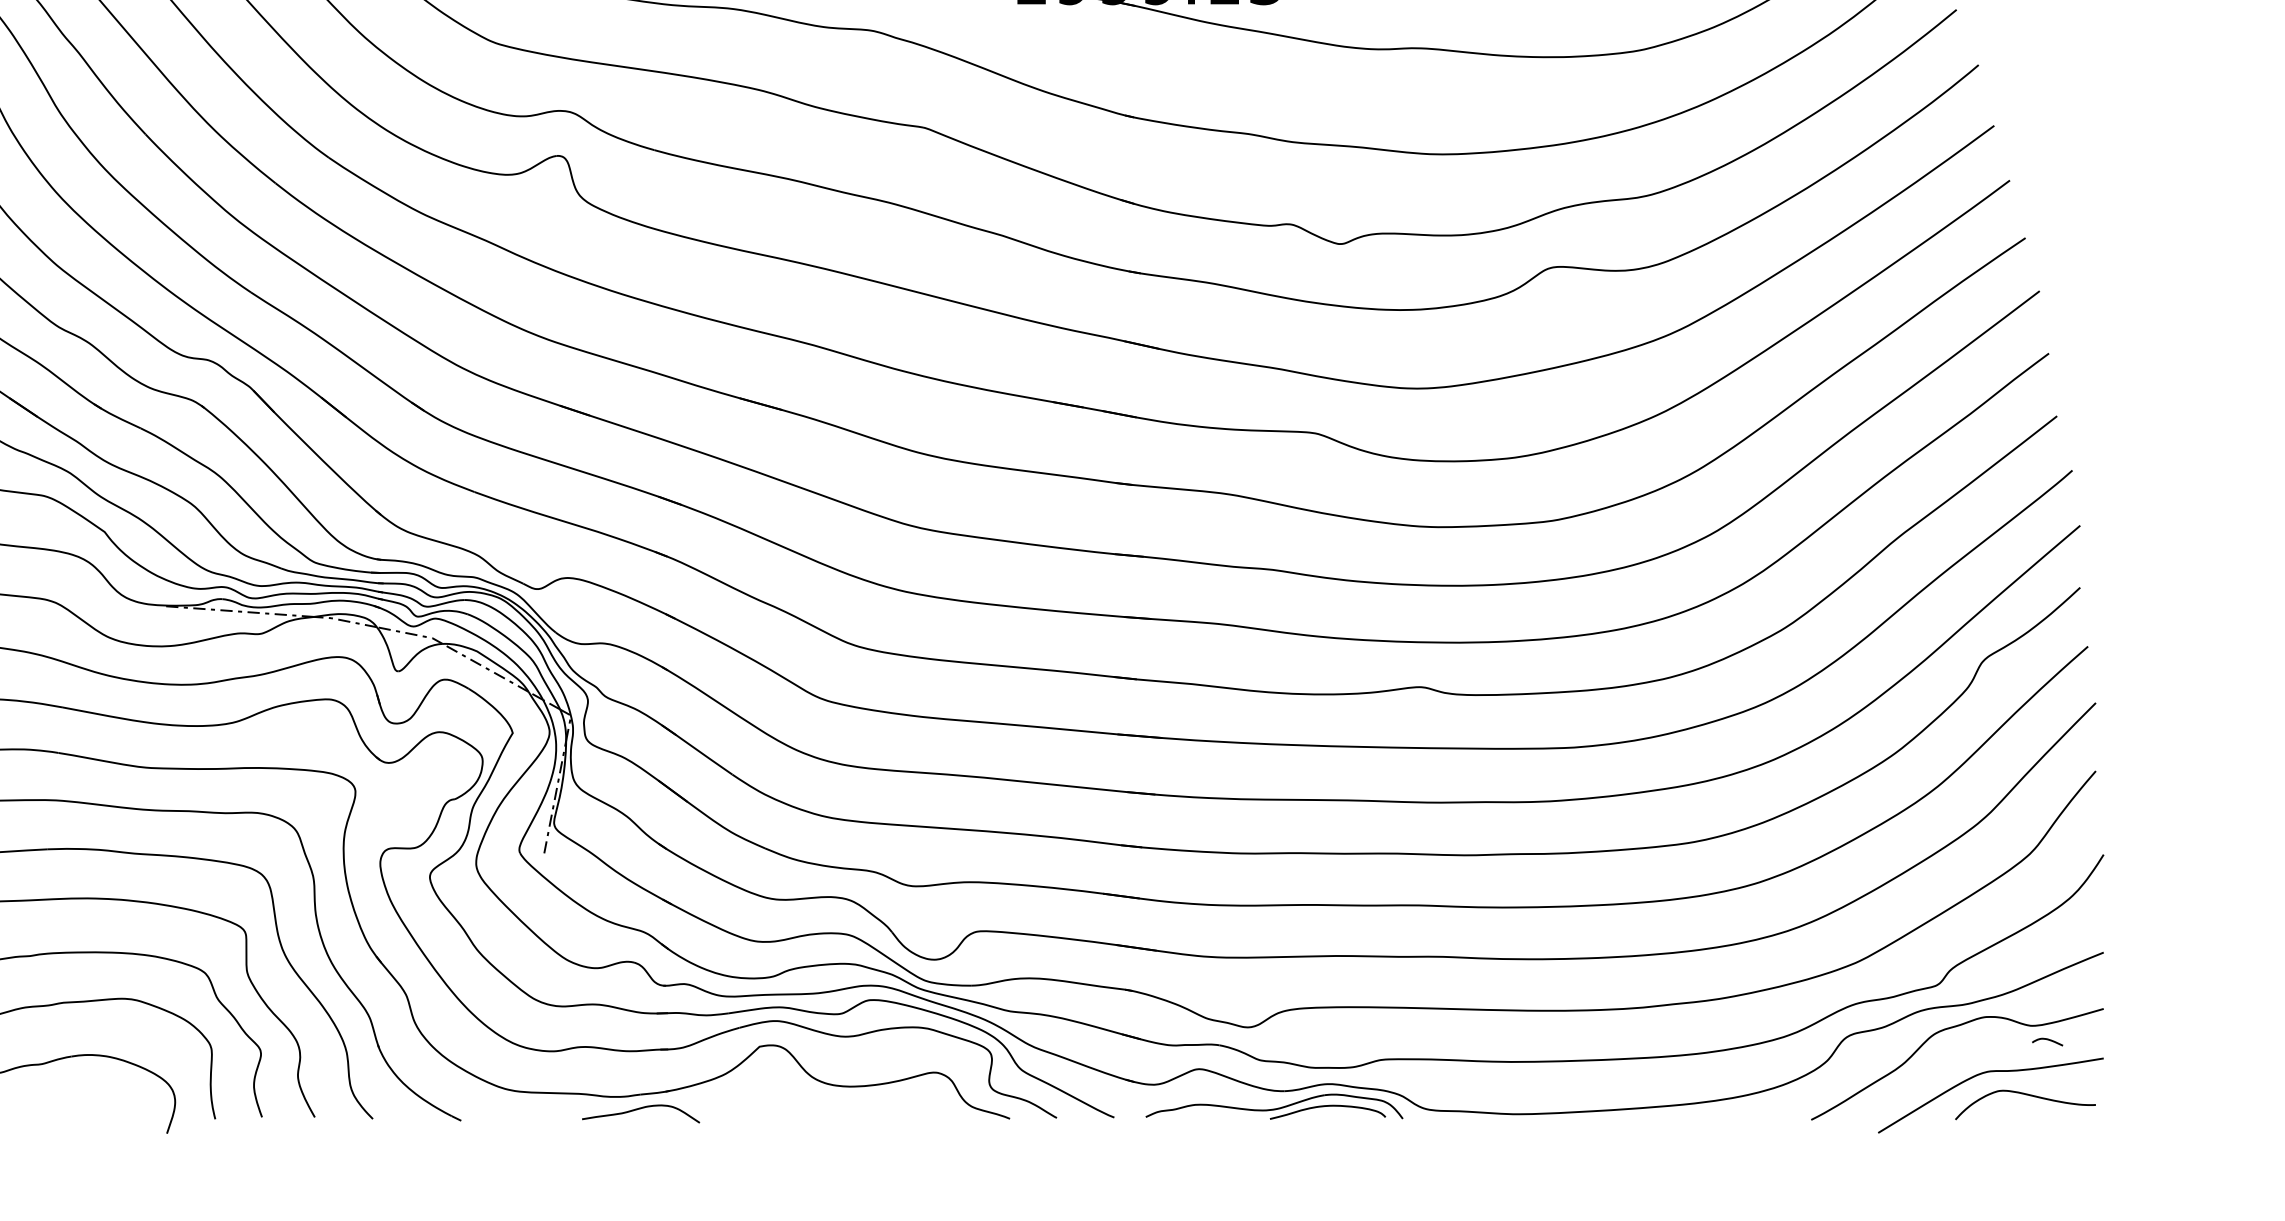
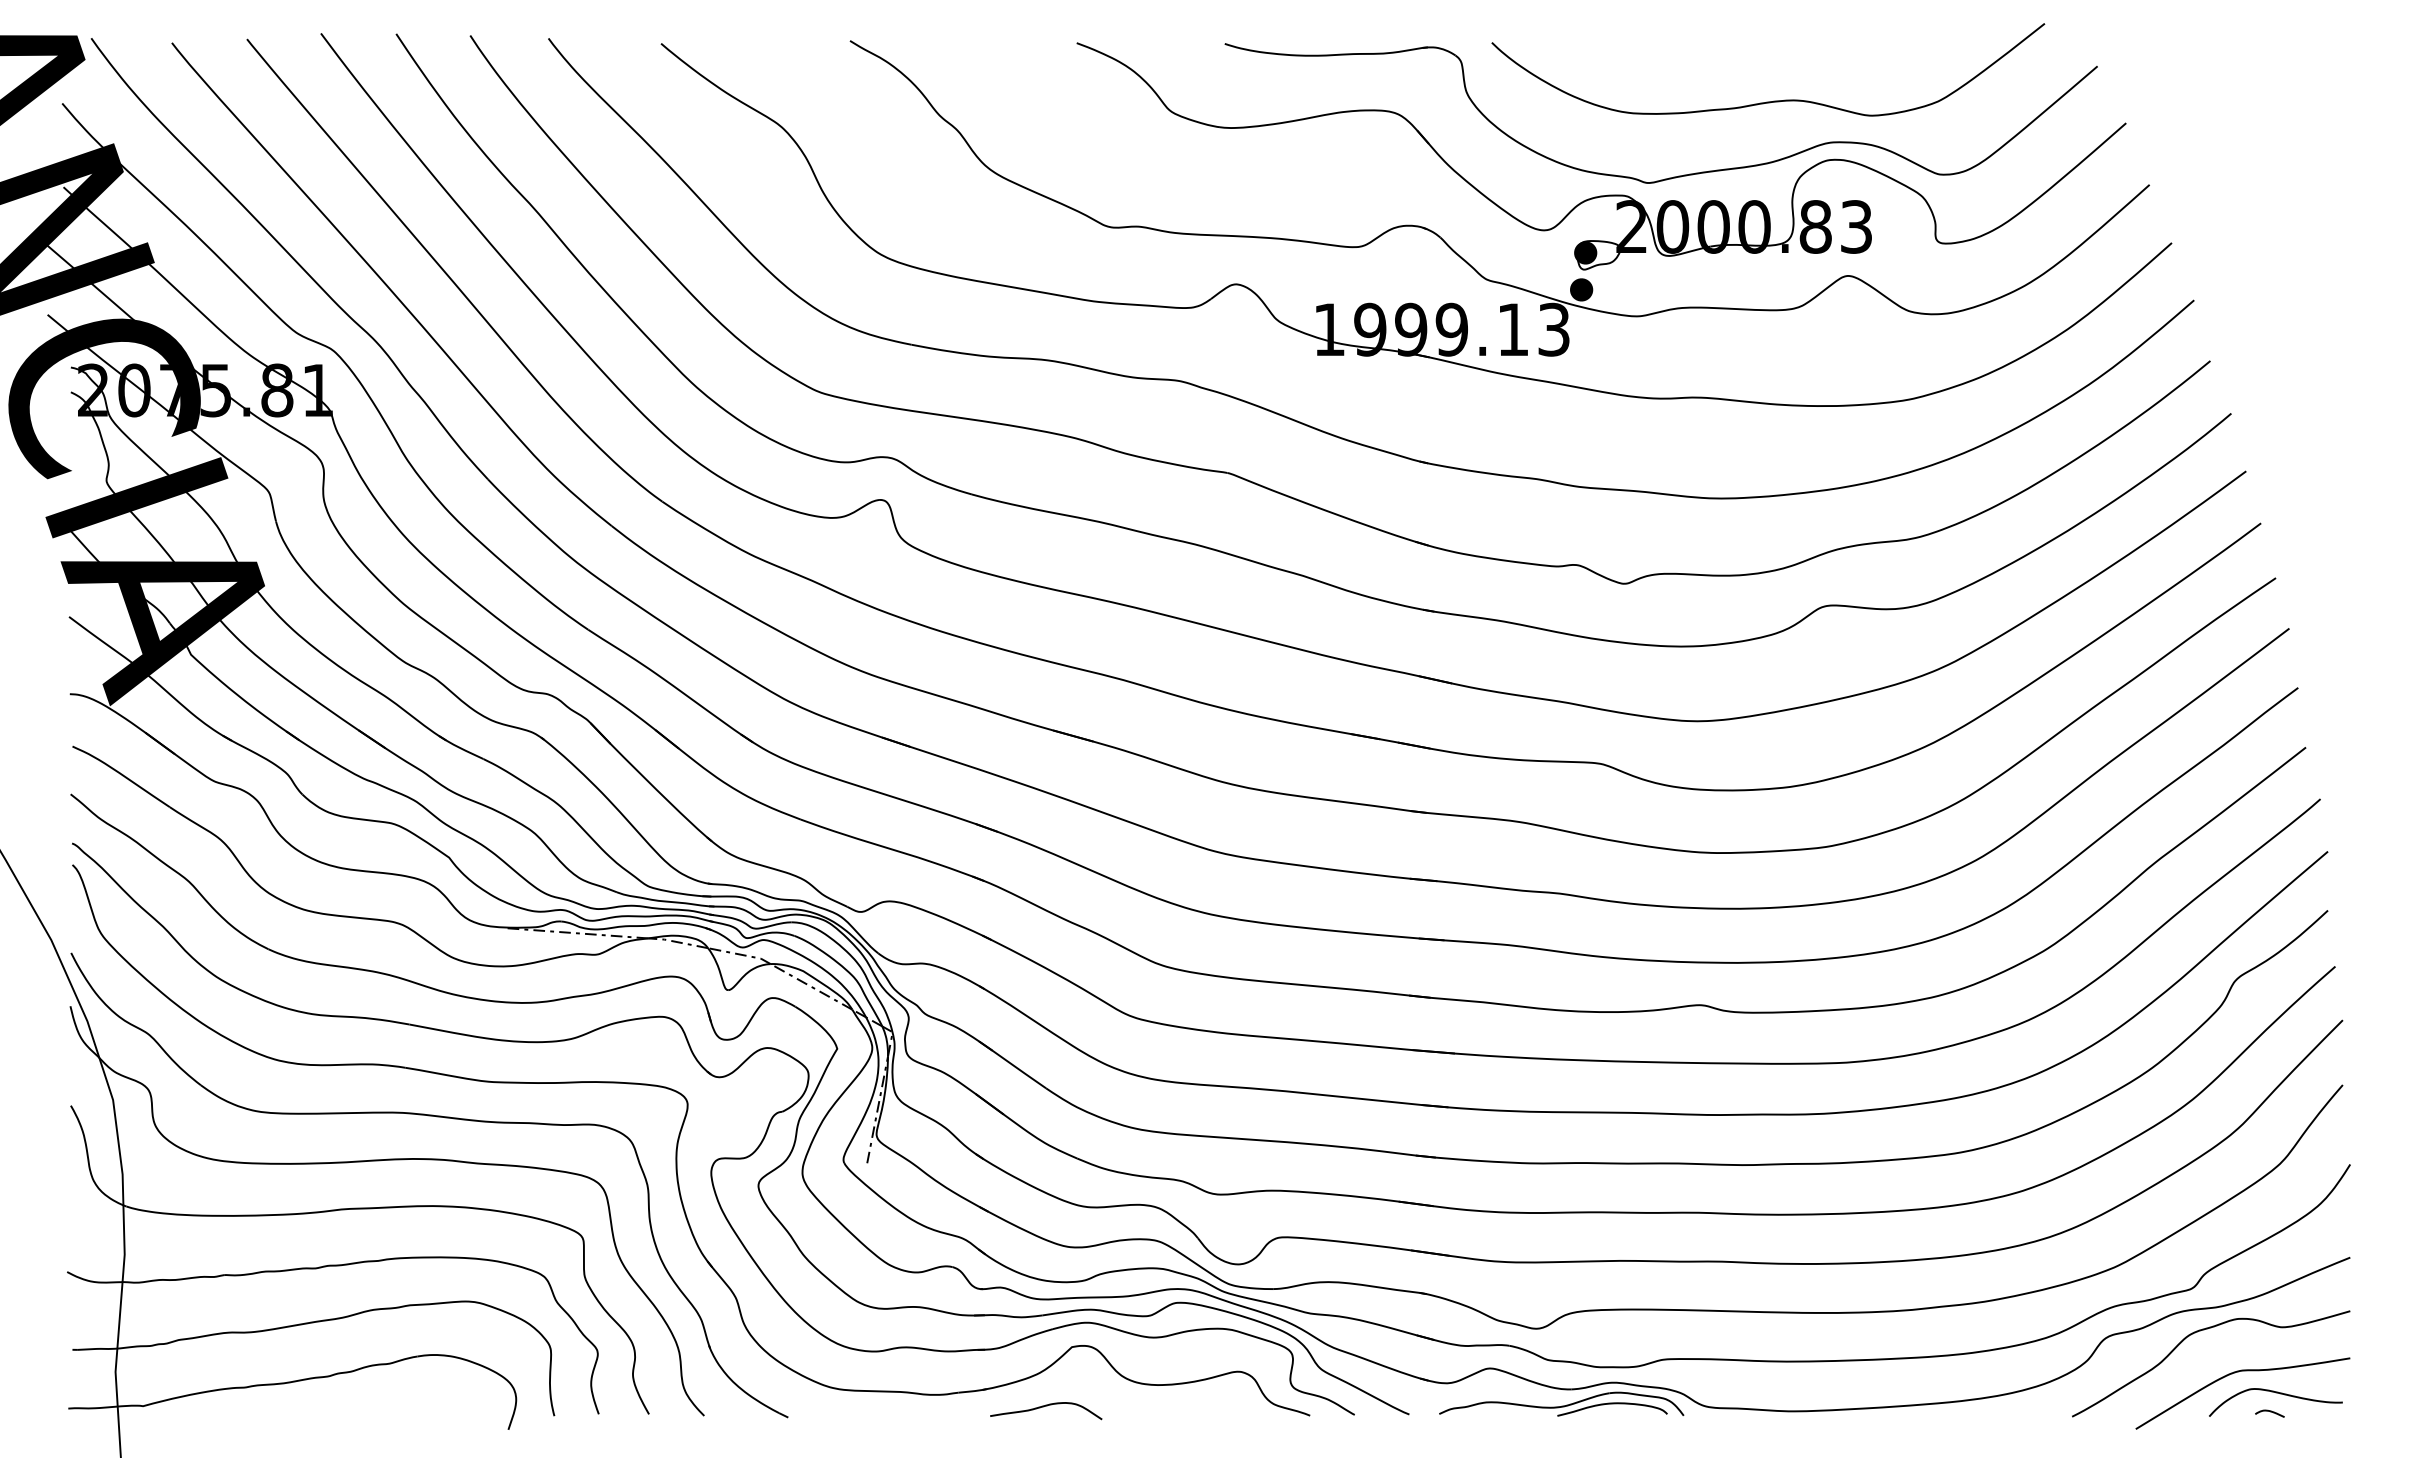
curve: (2048, 1040) -> (2270, 1412), moved
curve: (641, 1109) -> (1046, 1406), moved

